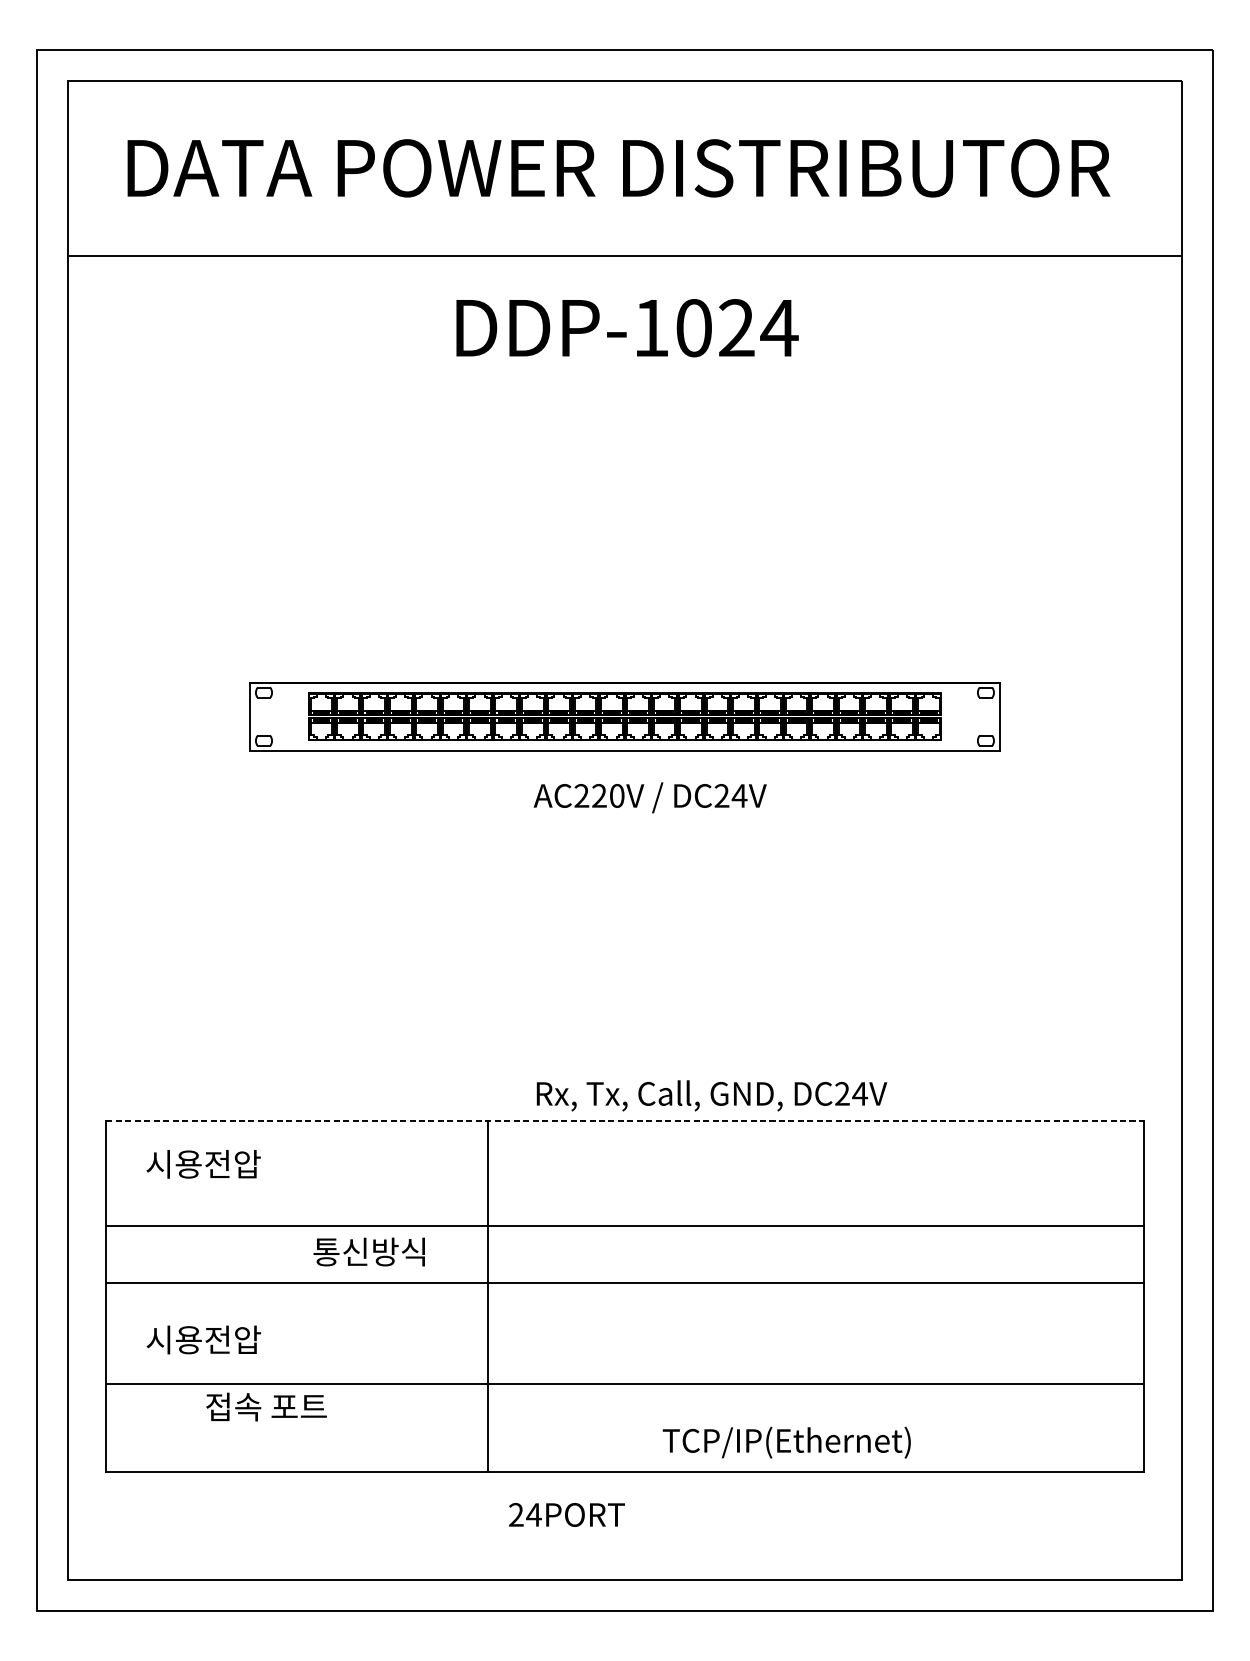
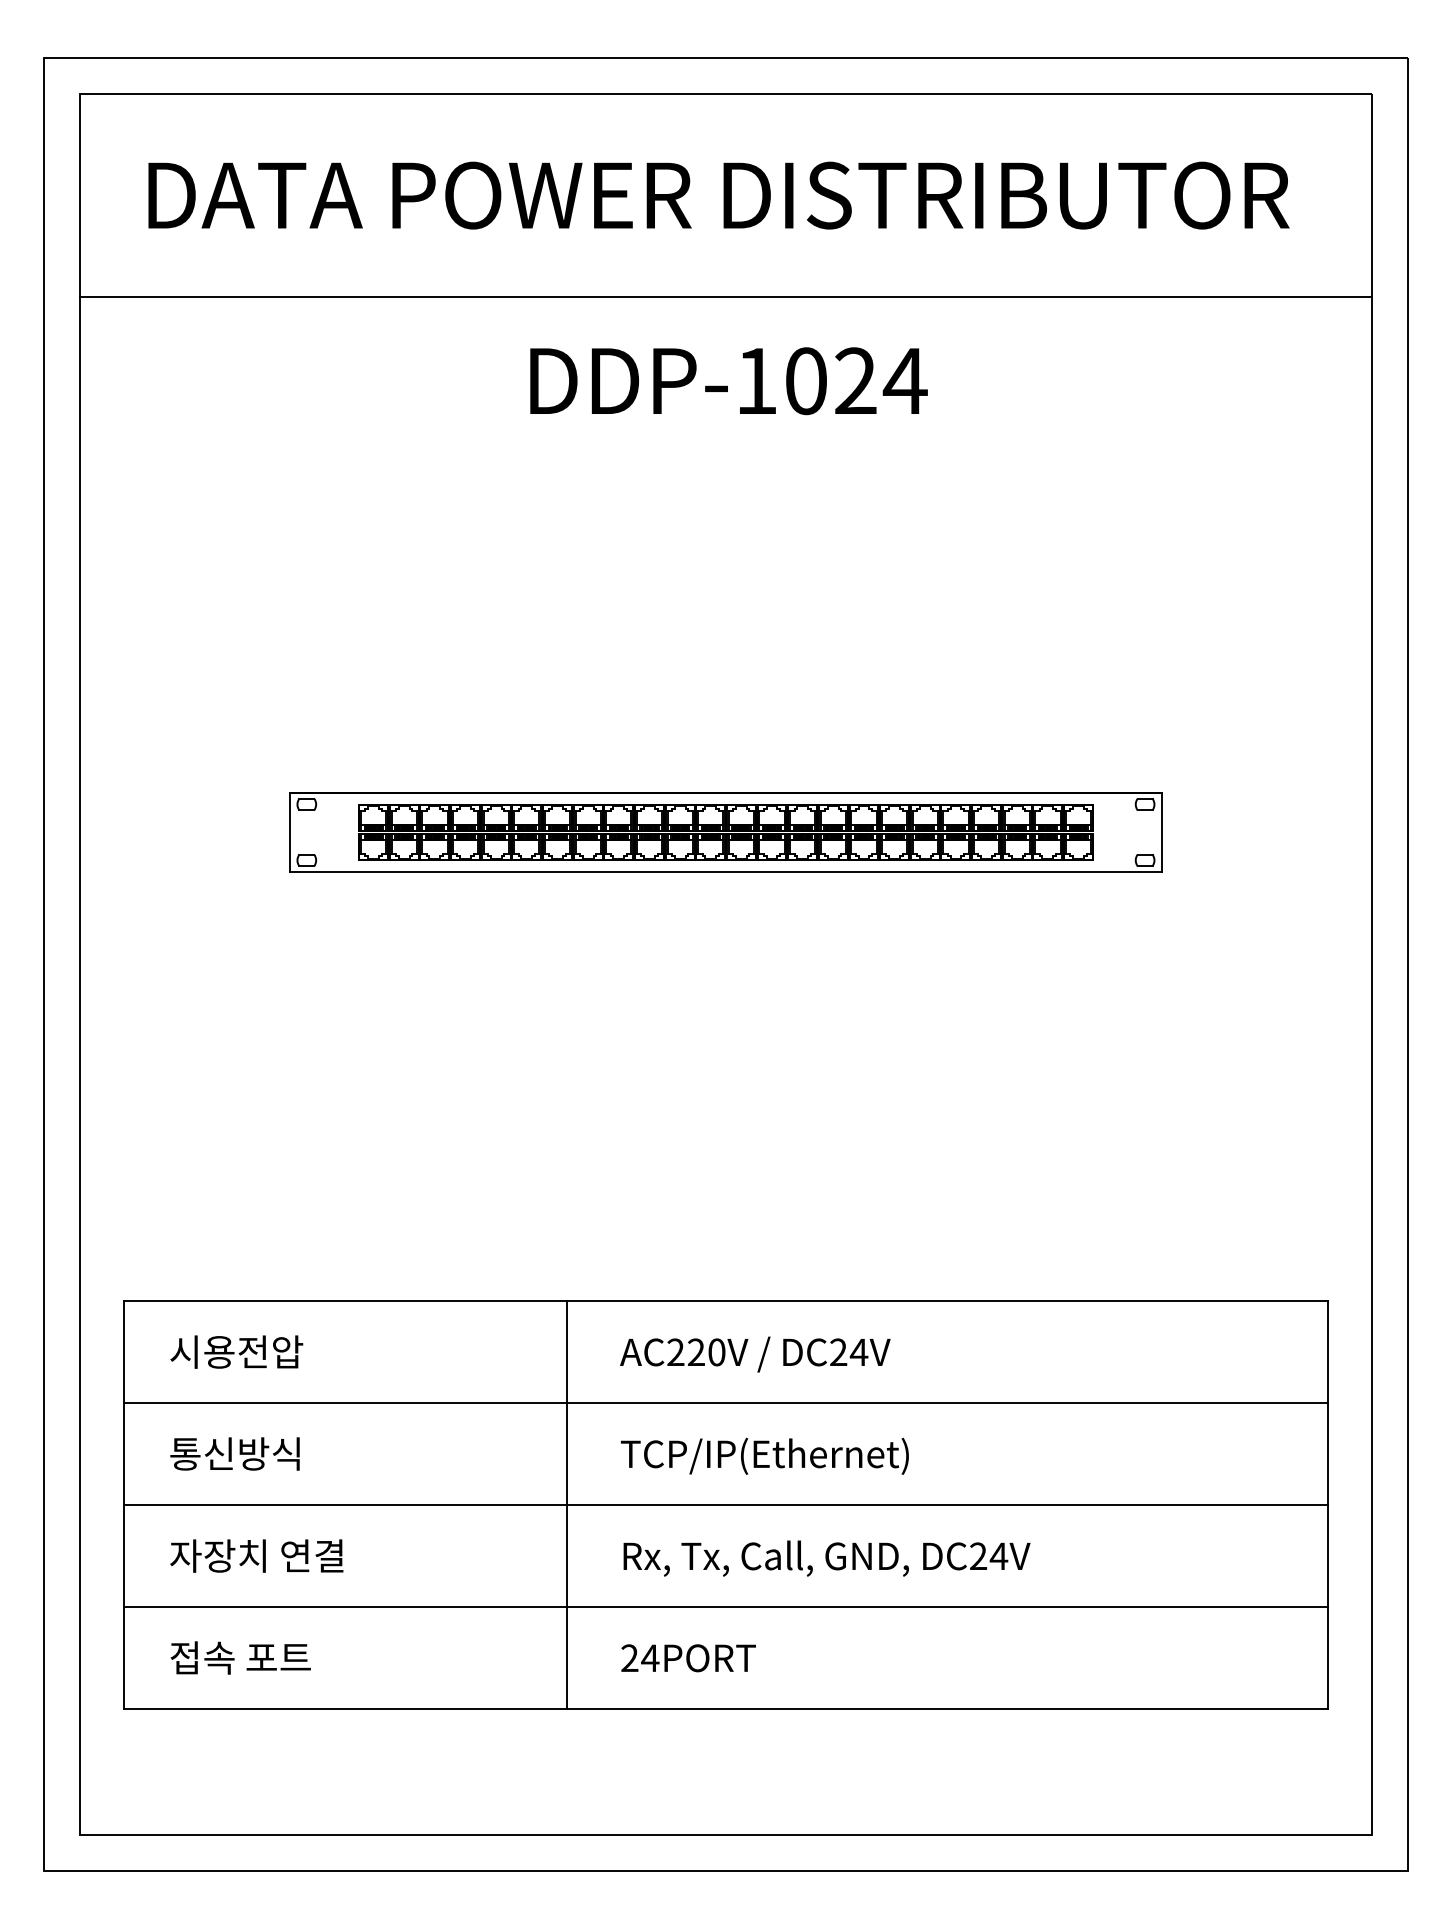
text: (650, 797) -> (755, 1354), moved
text: (711, 1095) -> (826, 1558), moved
line: (625, 1120) -> (726, 1301), dashed -> solid
line: (624, 1225) -> (725, 1505), moved
text: (368, 1251) -> (234, 1453), moved
line: (624, 1283) -> (725, 1403), moved
text: (220, 1339) -> (256, 1555), 시용전압 -> 자장치 연결
text: (266, 1406) -> (240, 1657), moved
text: (786, 1441) -> (764, 1455), moved
text: (566, 1515) -> (688, 1658), moved

